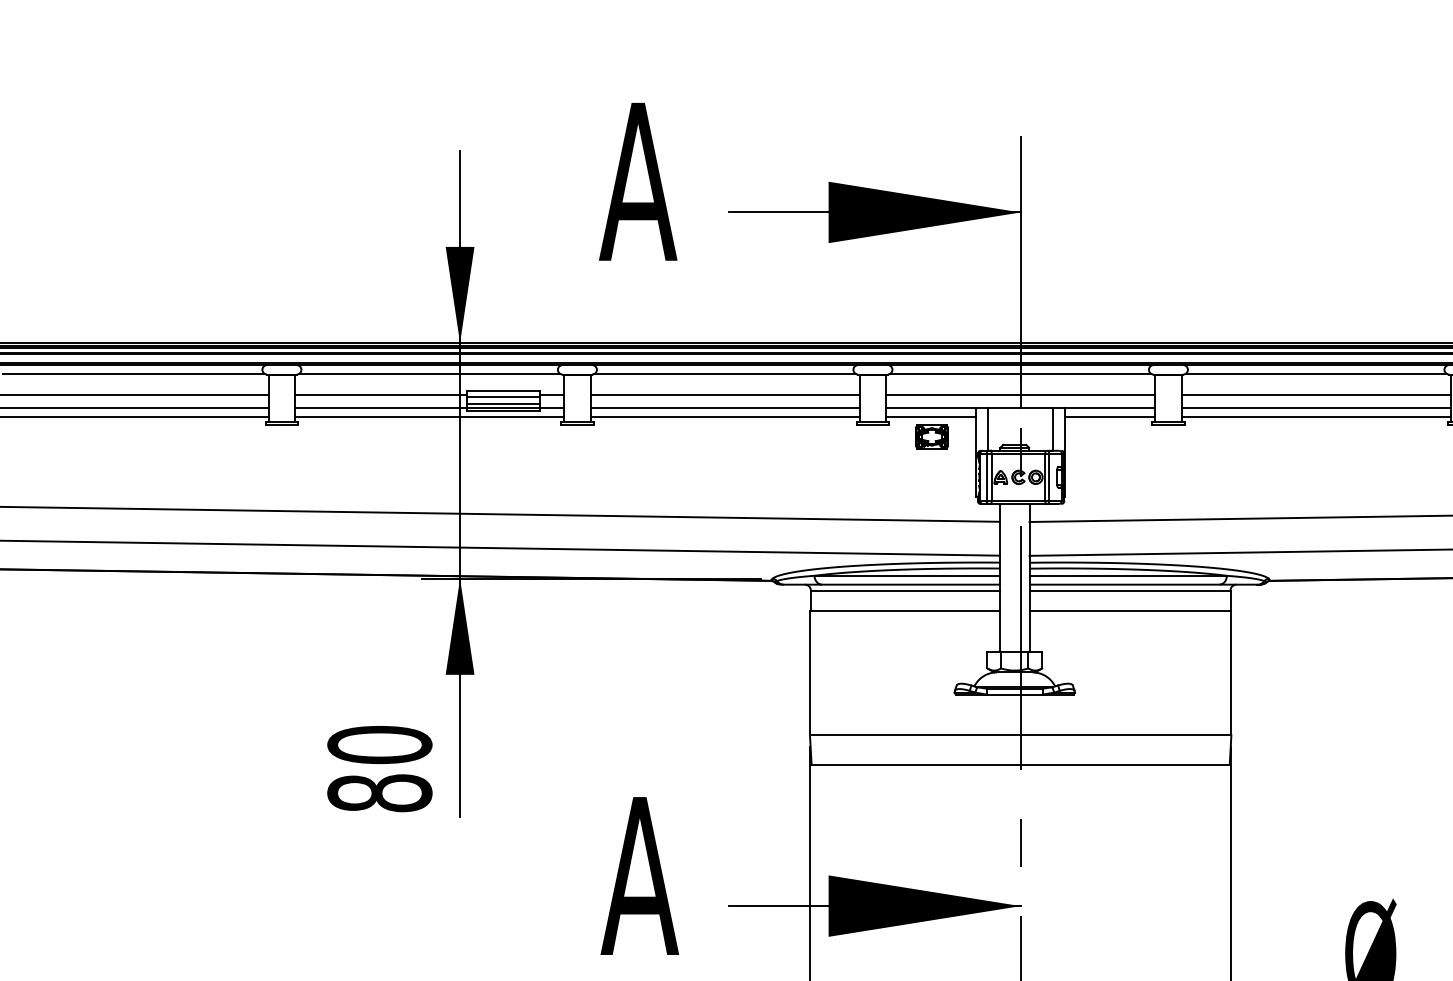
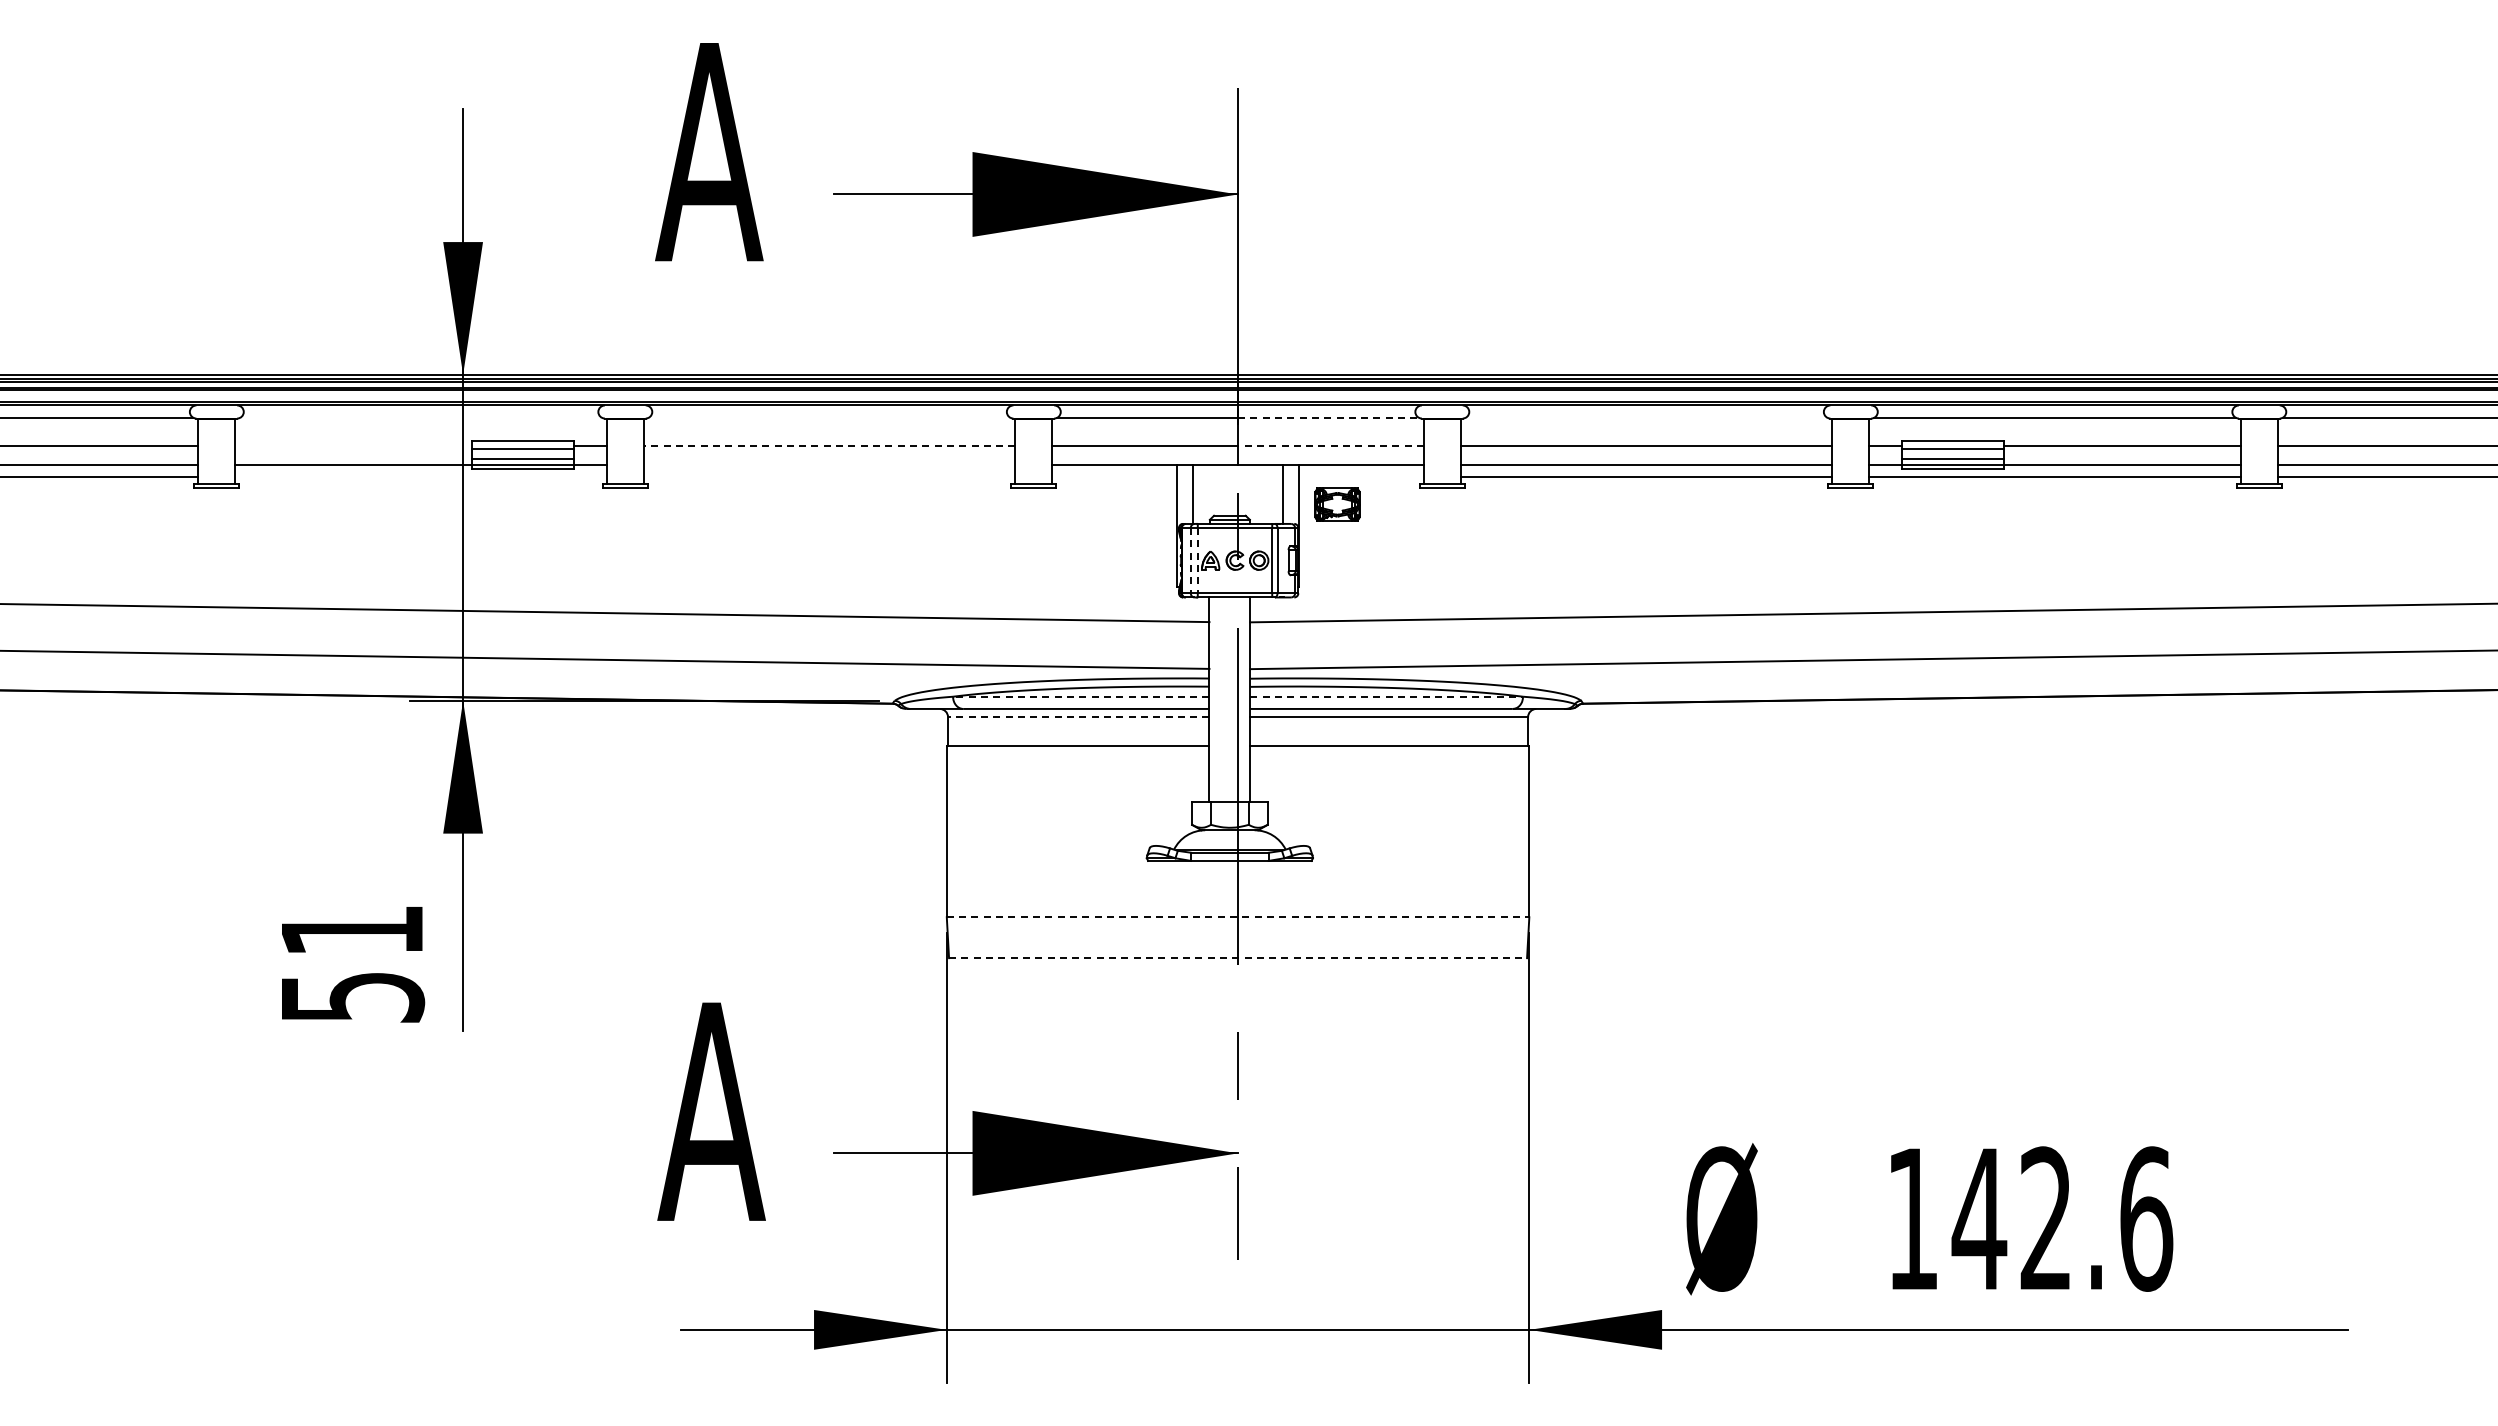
line: (429, 373) -> (420, 417), removed
line: (725, 373) -> (829, 417), removed
line: (1086, 373) -> (1328, 417), solid -> dashed
line: (1316, 373) -> (1646, 417), removed
line: (380, 394) -> (353, 446), removed
line: (725, 394) -> (829, 446), solid -> dashed
line: (1088, 394) -> (1331, 446), solid -> dashed
line: (725, 407) -> (829, 464), removed
line: (429, 416) -> (420, 476), removed
line: (725, 416) -> (829, 476), removed
line: (931, 416) -> (1114, 476), removed
line: (1109, 416) -> (1361, 476), removed
part: (932, 436) -> (1337, 504), moved
line: (986, 477) -> (1190, 560), solid -> dashed
line: (991, 477) -> (1197, 560), solid -> dashed
line: (906, 575) -> (1080, 696), solid -> dashed
line: (1128, 575) -> (1387, 696), solid -> dashed
line: (905, 590) -> (1078, 717), solid -> dashed
line: (1020, 735) -> (1238, 917), solid -> dashed
line: (1020, 765) -> (1238, 958), solid -> dashed
text: (380, 768) -> (352, 963), 80 -> 51

